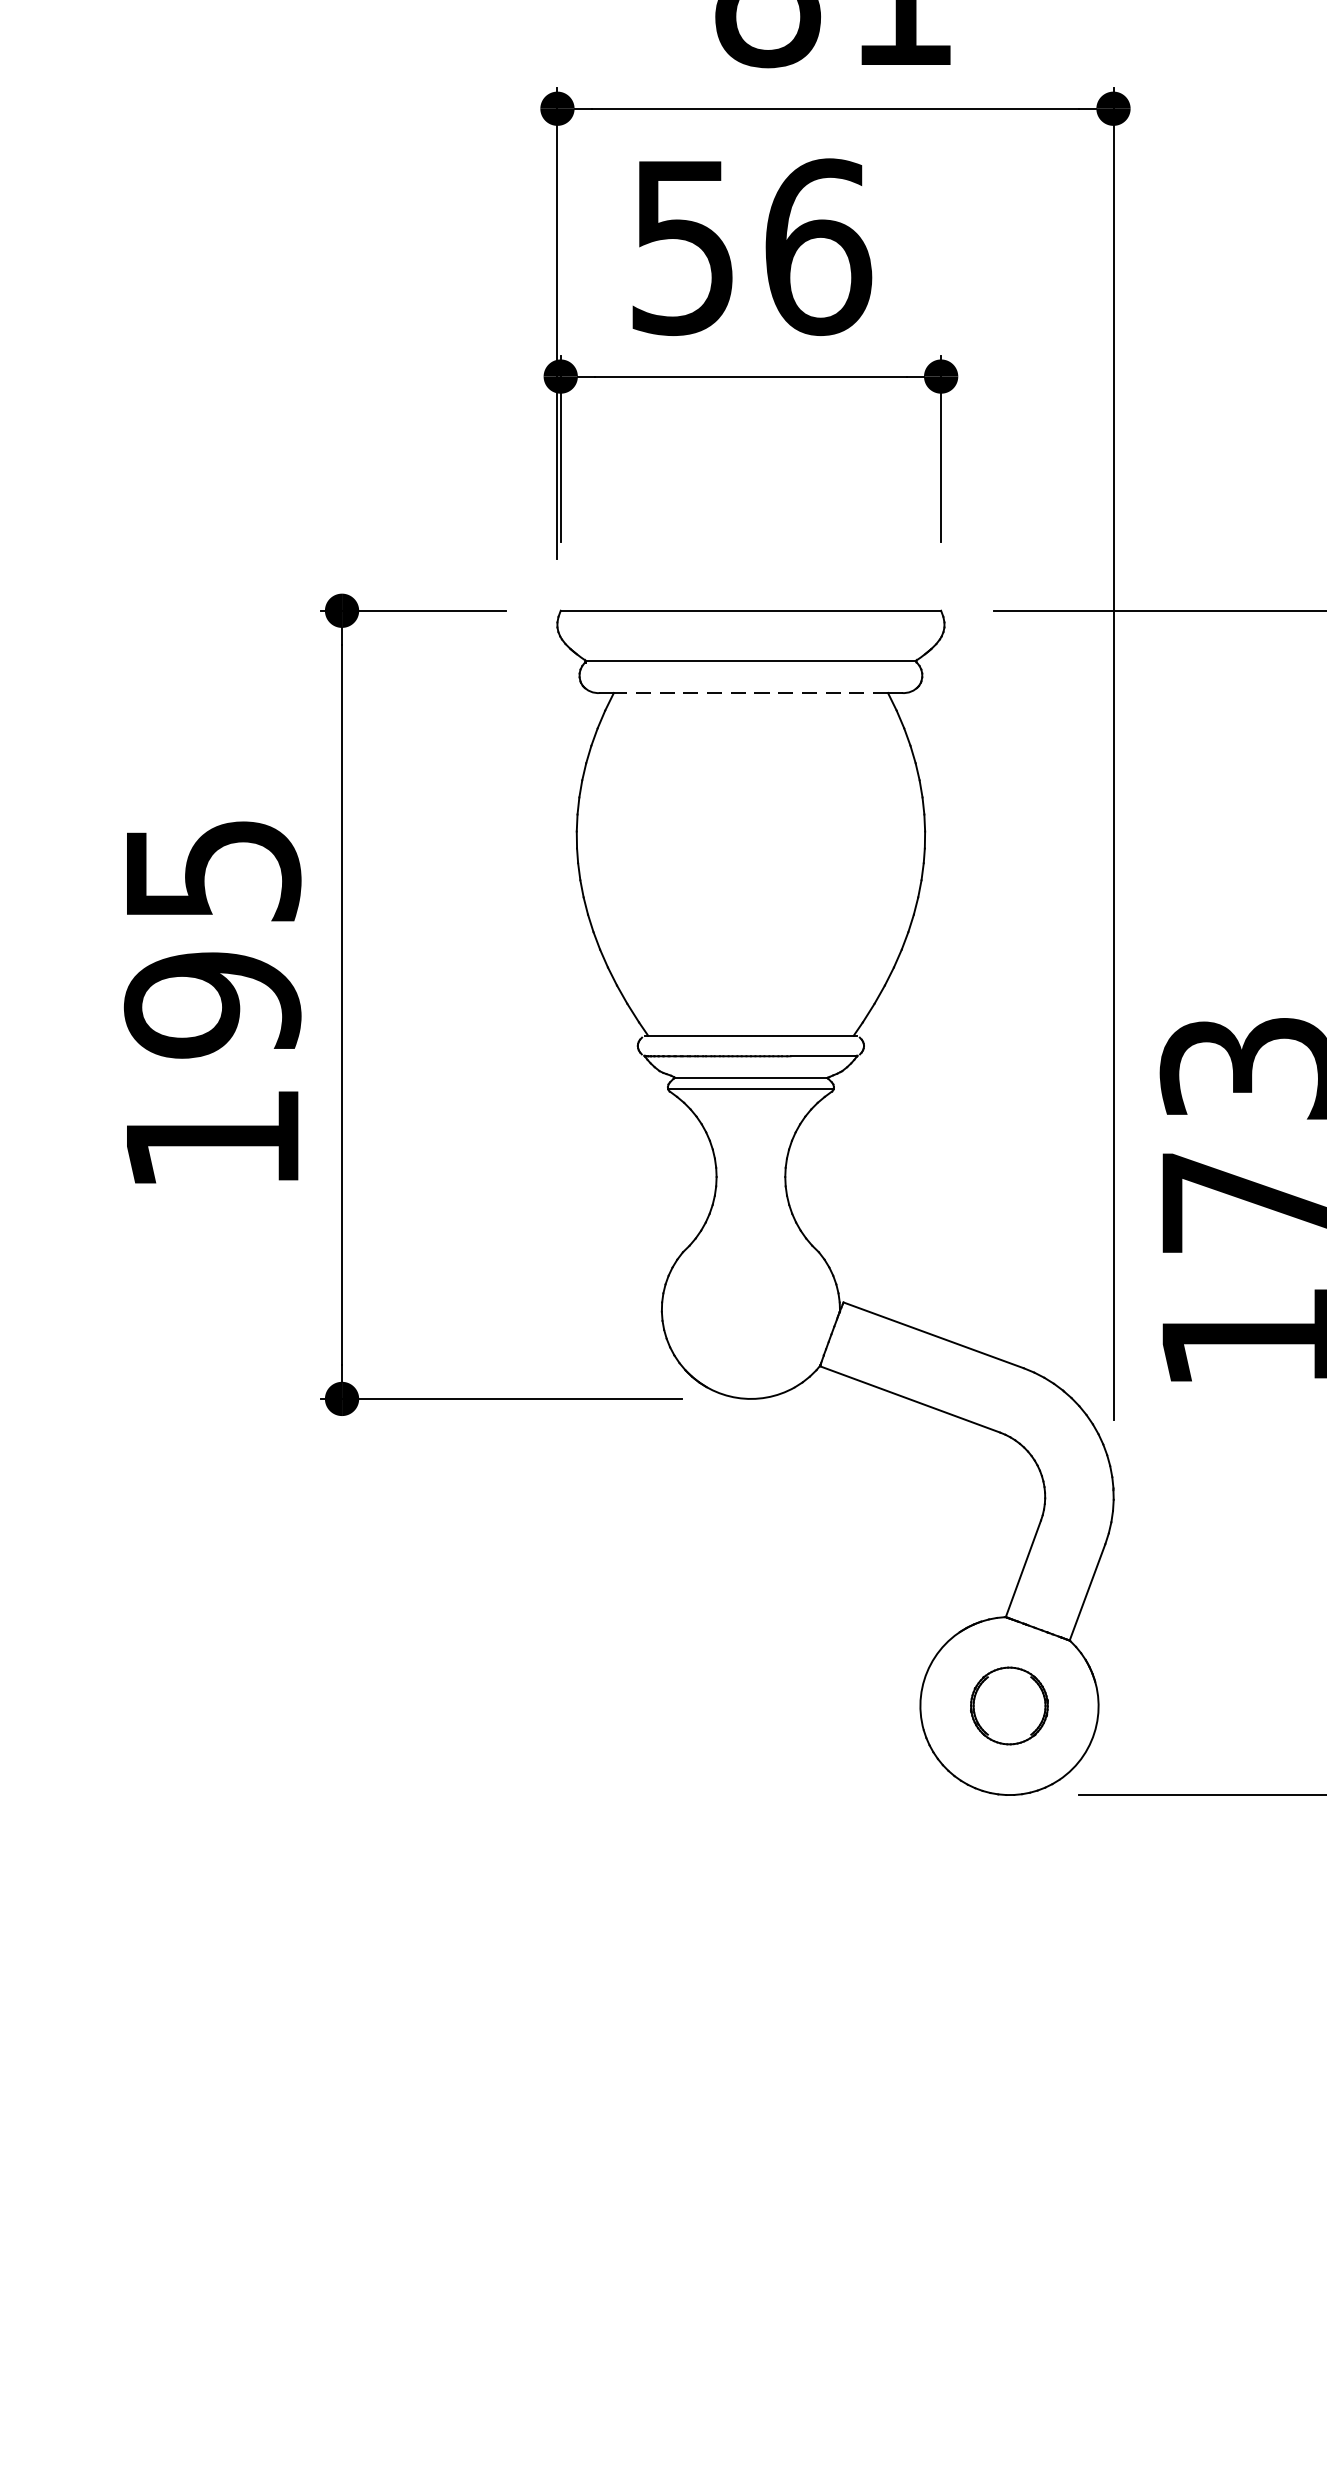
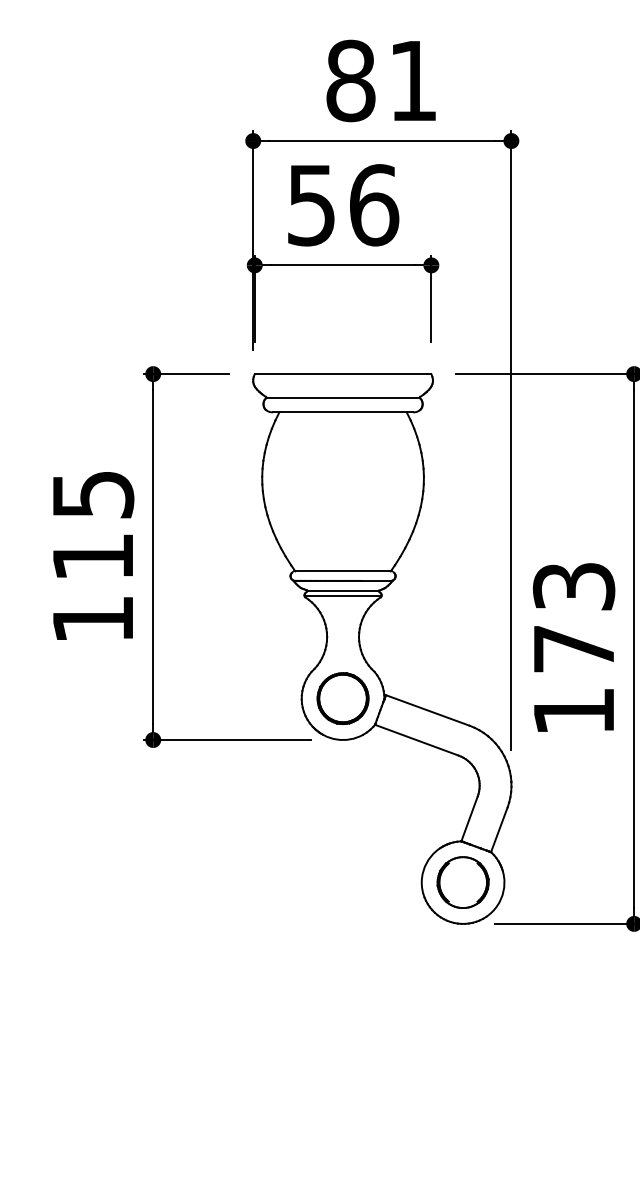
line: (751, 693) -> (343, 412), dashed -> solid
text: (213, 1003) -> (93, 556), 195 -> 115
part: (749, 1309) -> (342, 698), added
part: (1008, 1705) -> (462, 882), size x1.43

